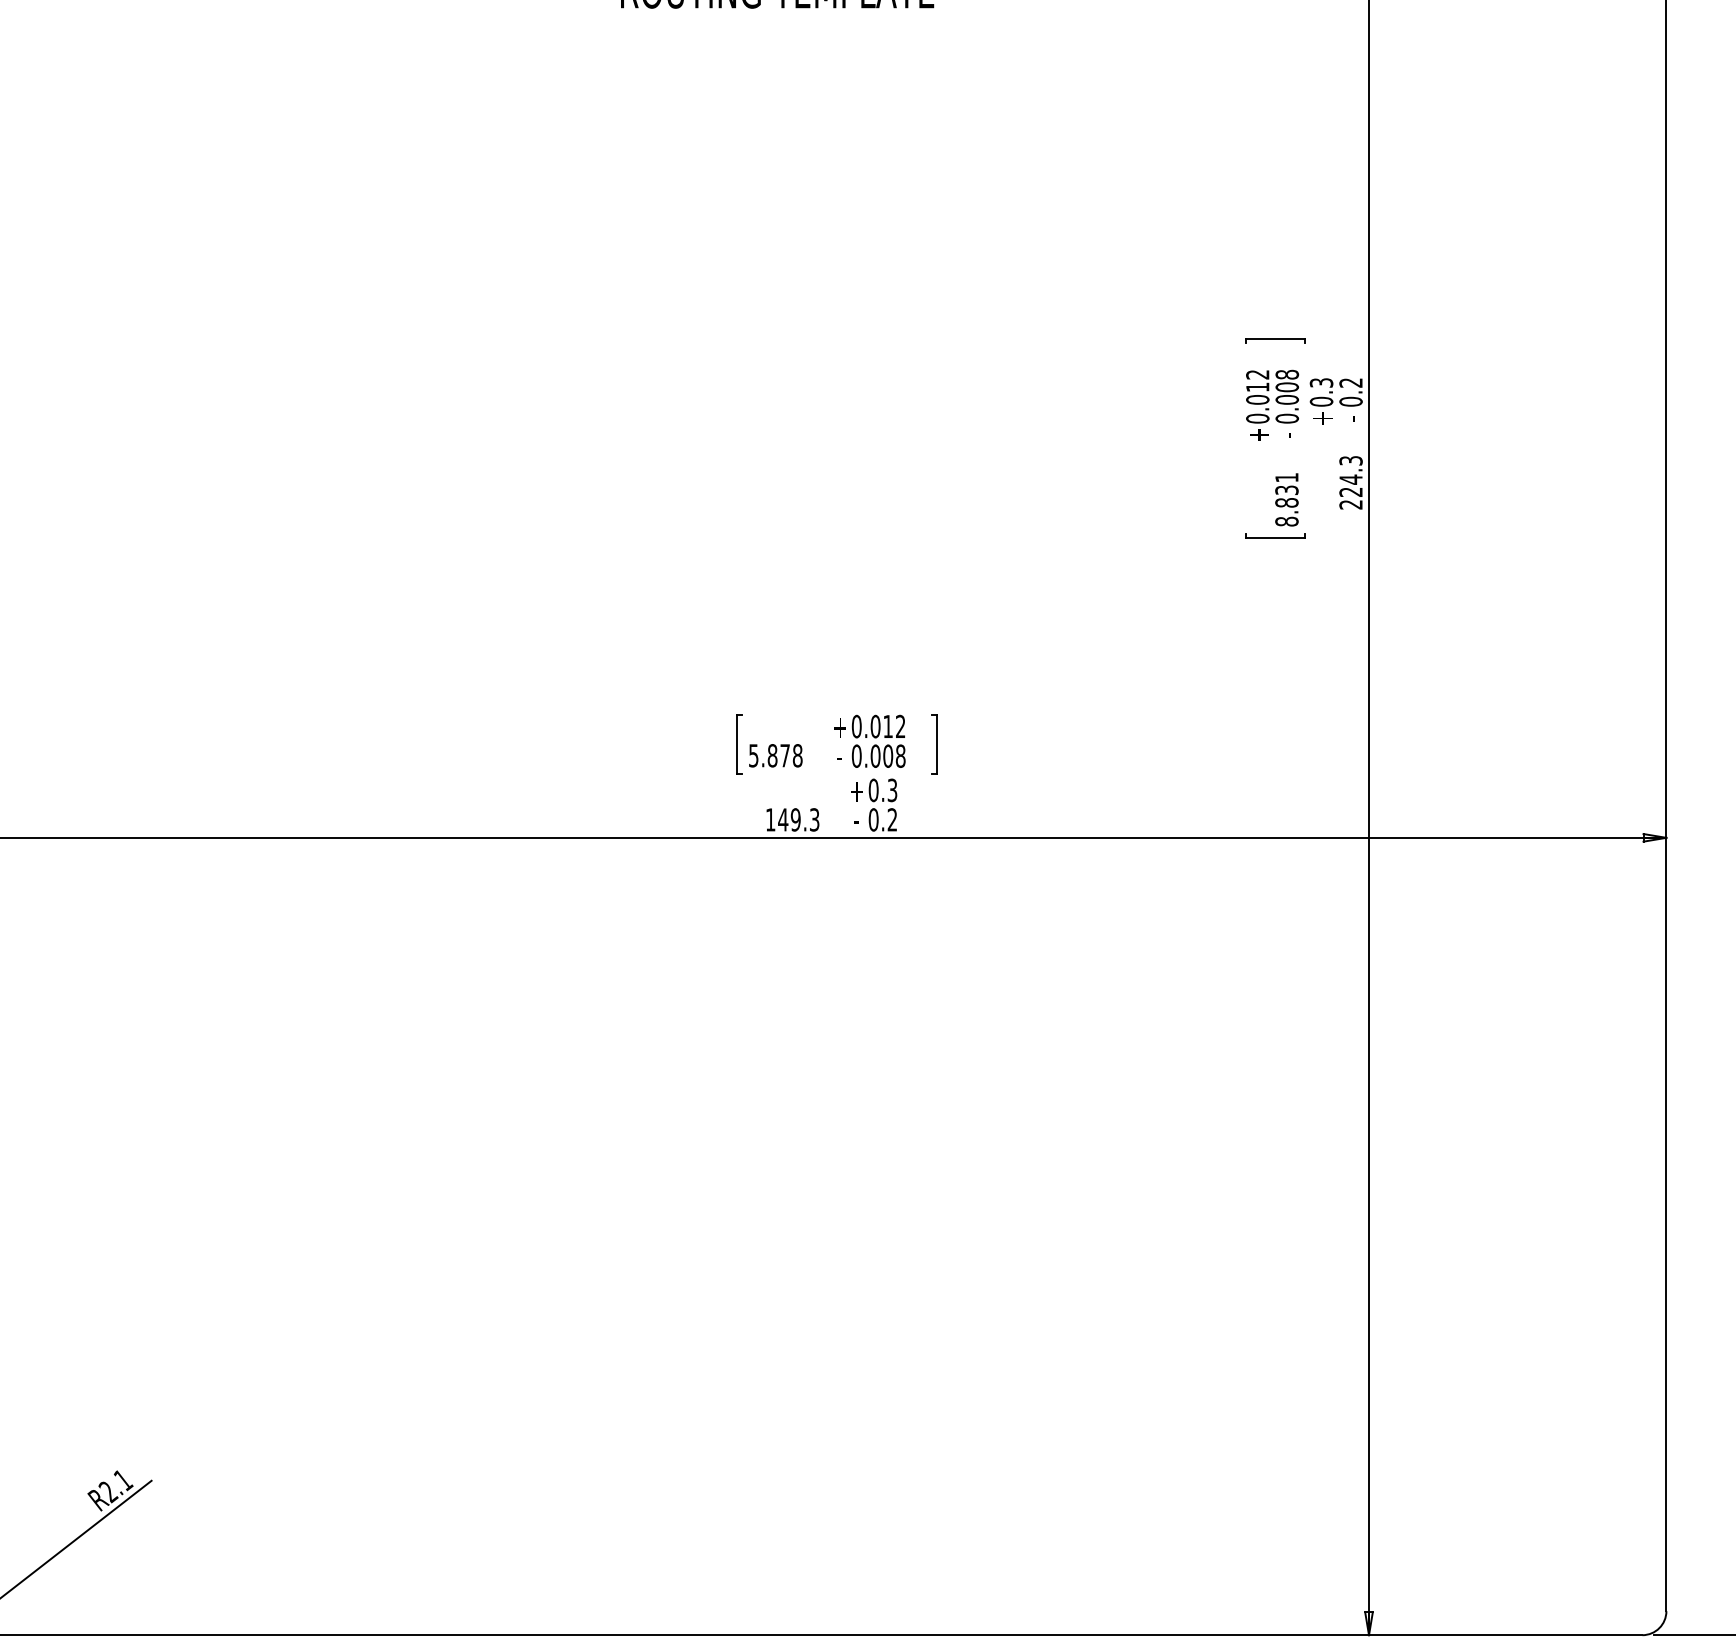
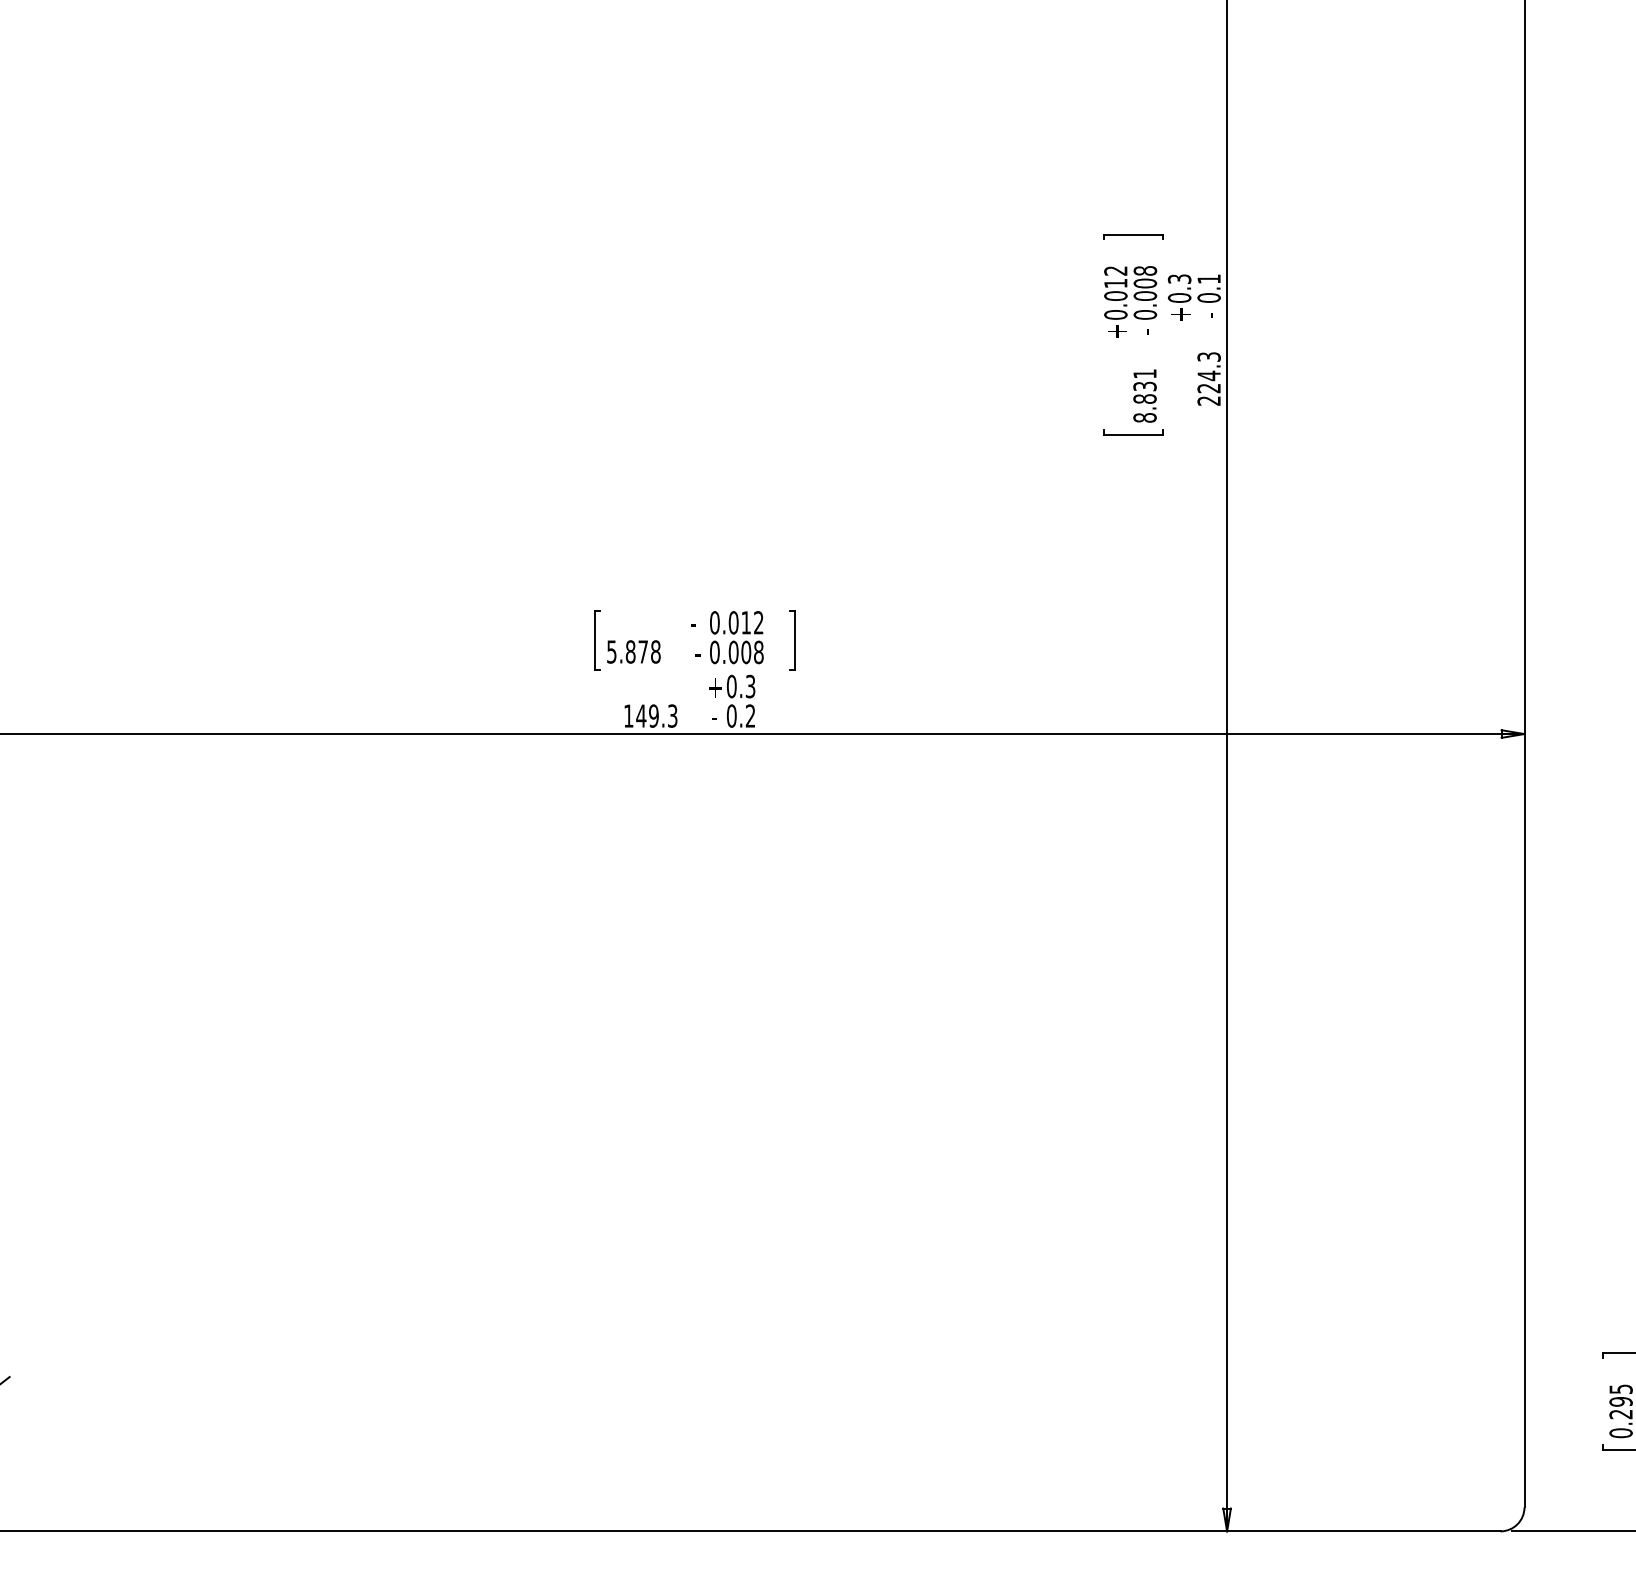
text: (1350, 382) -> (1208, 278), 0.2 -> 0.1
text: (839, 727) -> (697, 623), + -> -

